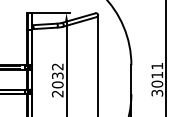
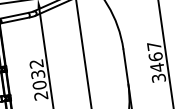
text: (157, 75) -> (156, 57), 3011 -> 3467

